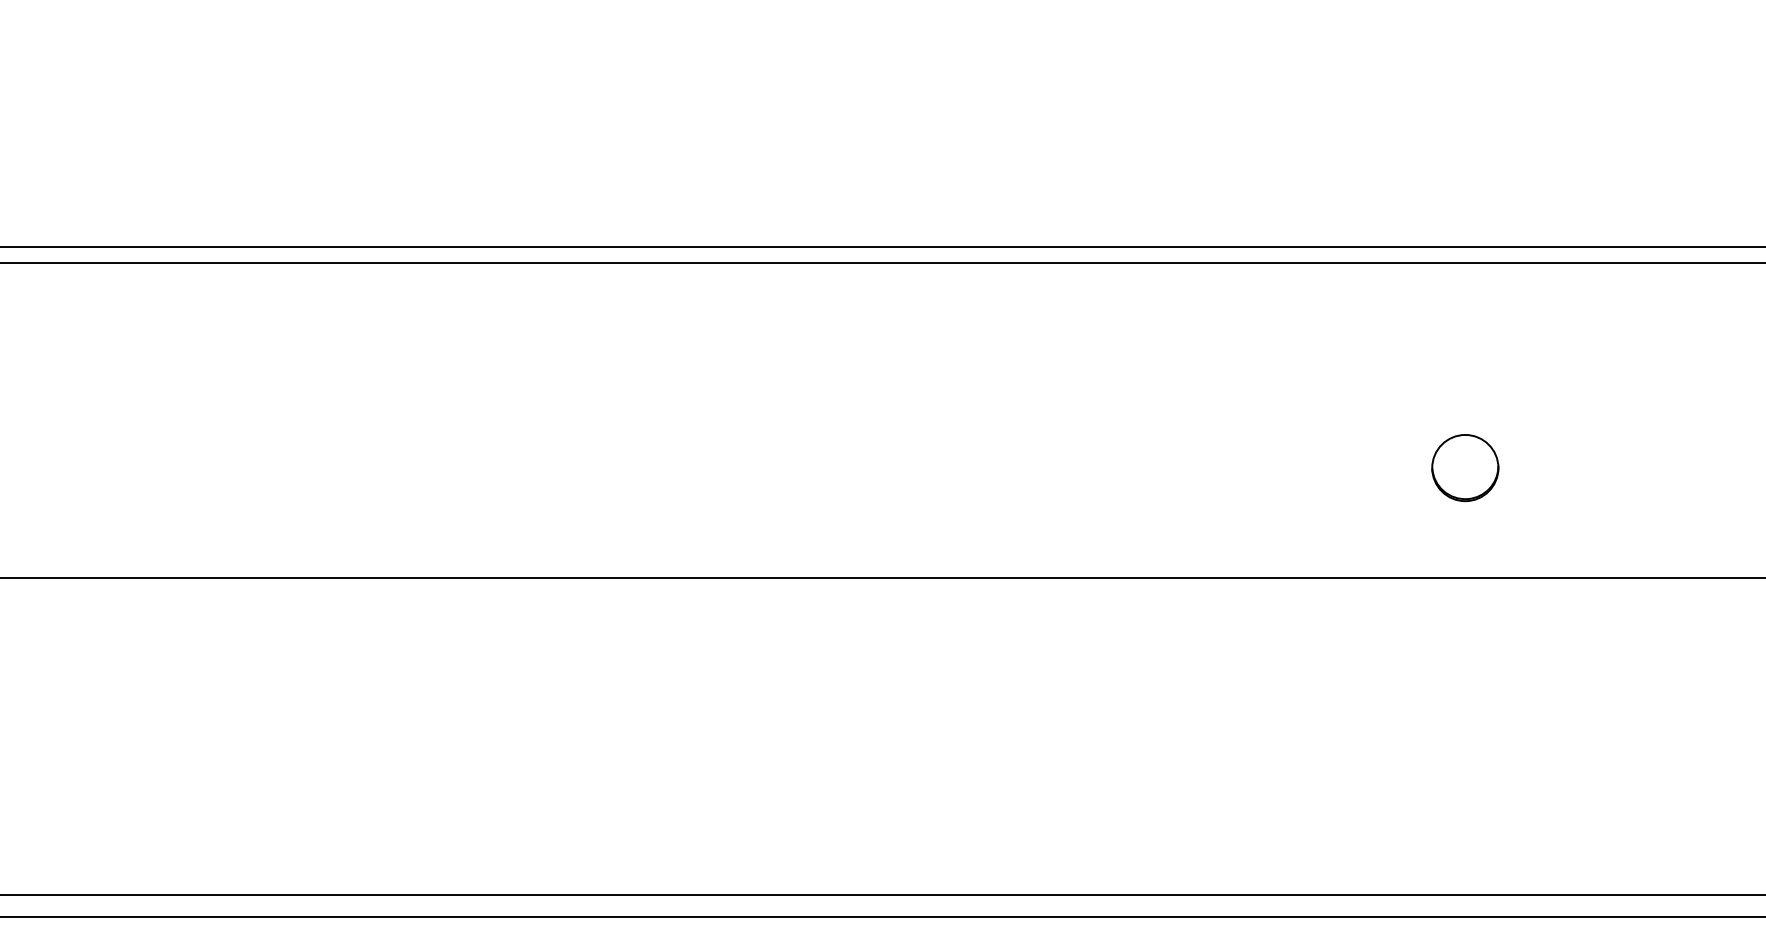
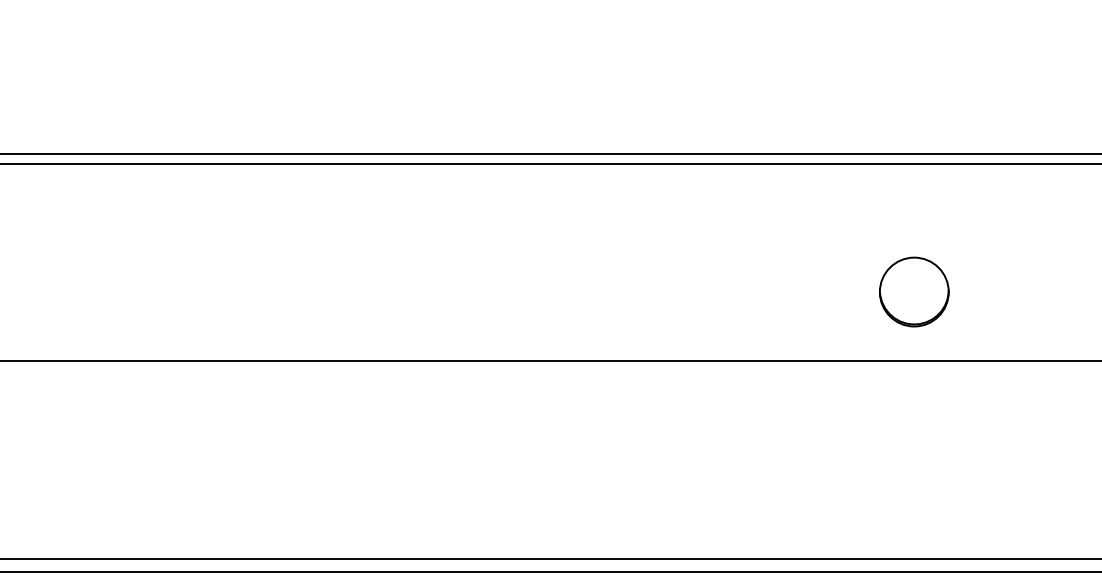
part: (1465, 467) -> (914, 291), size x1.67

